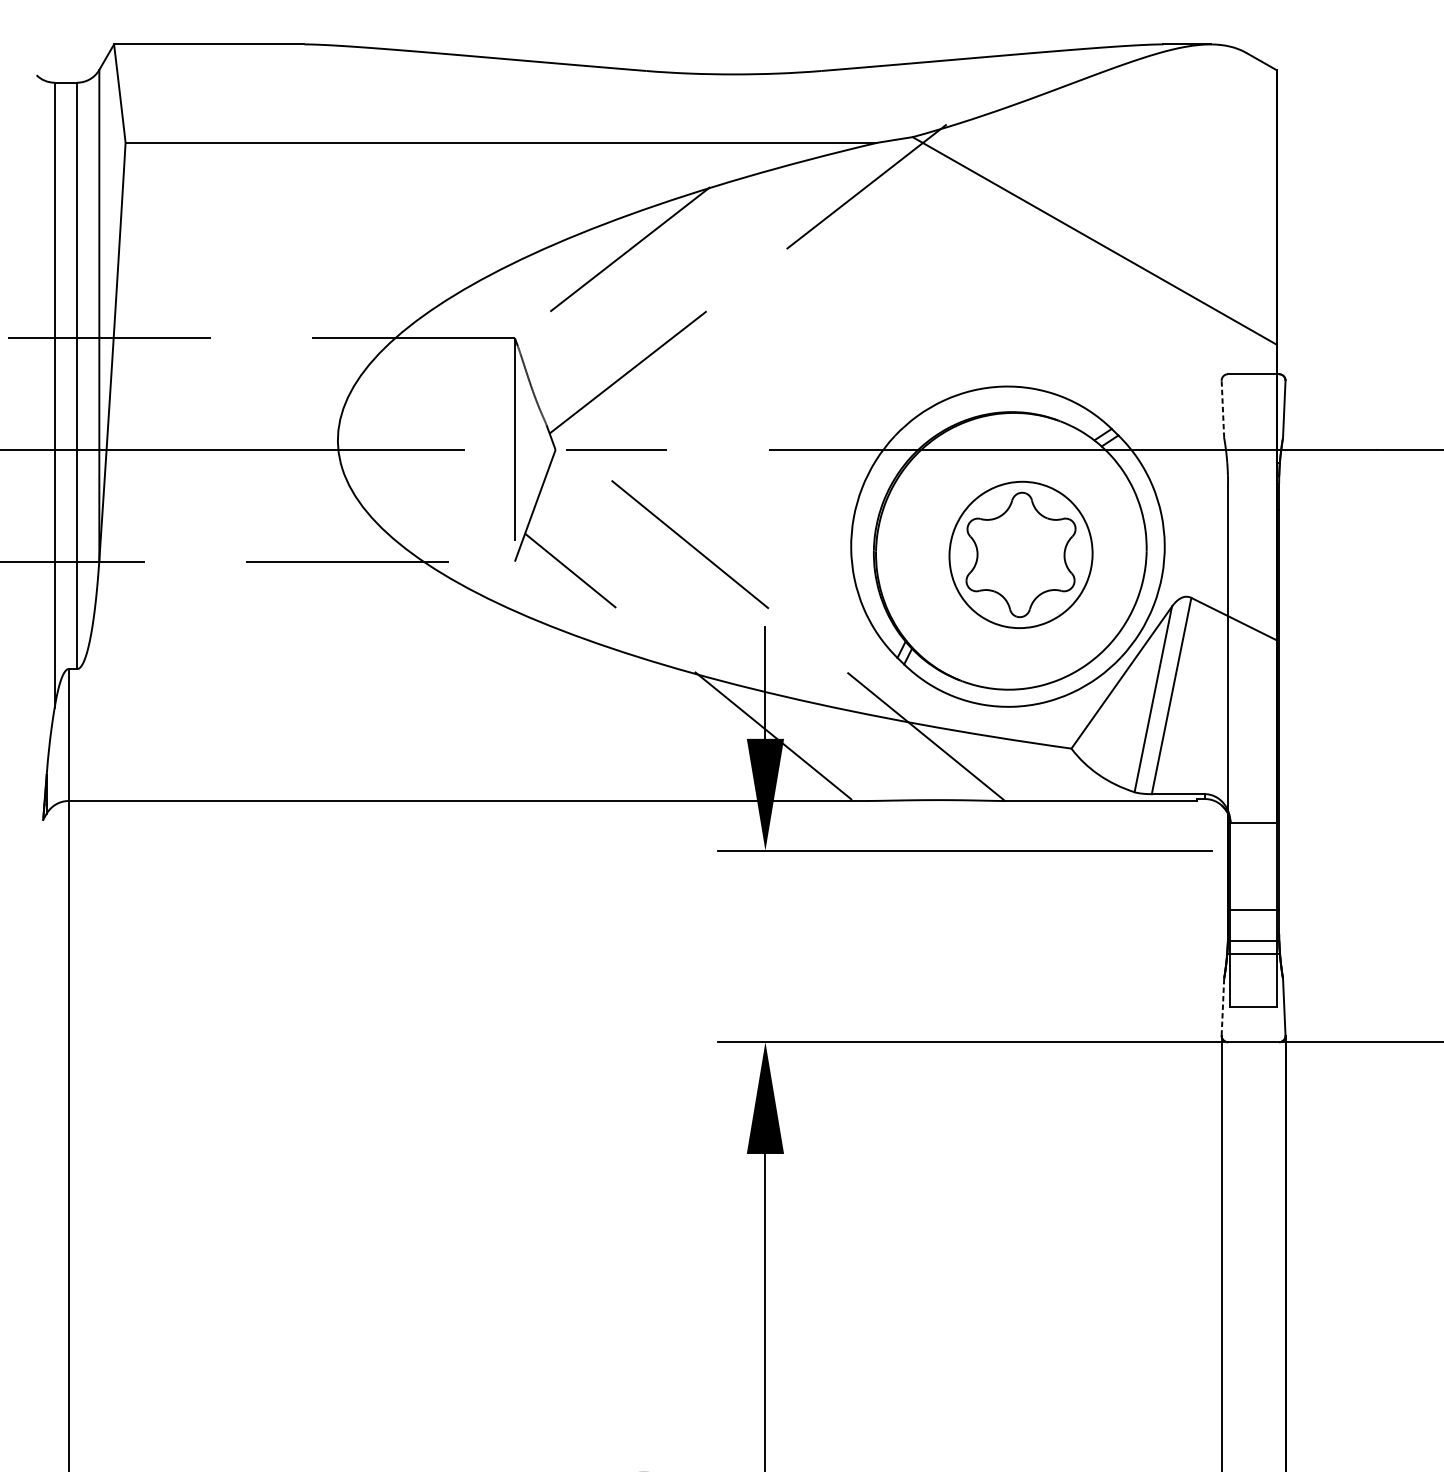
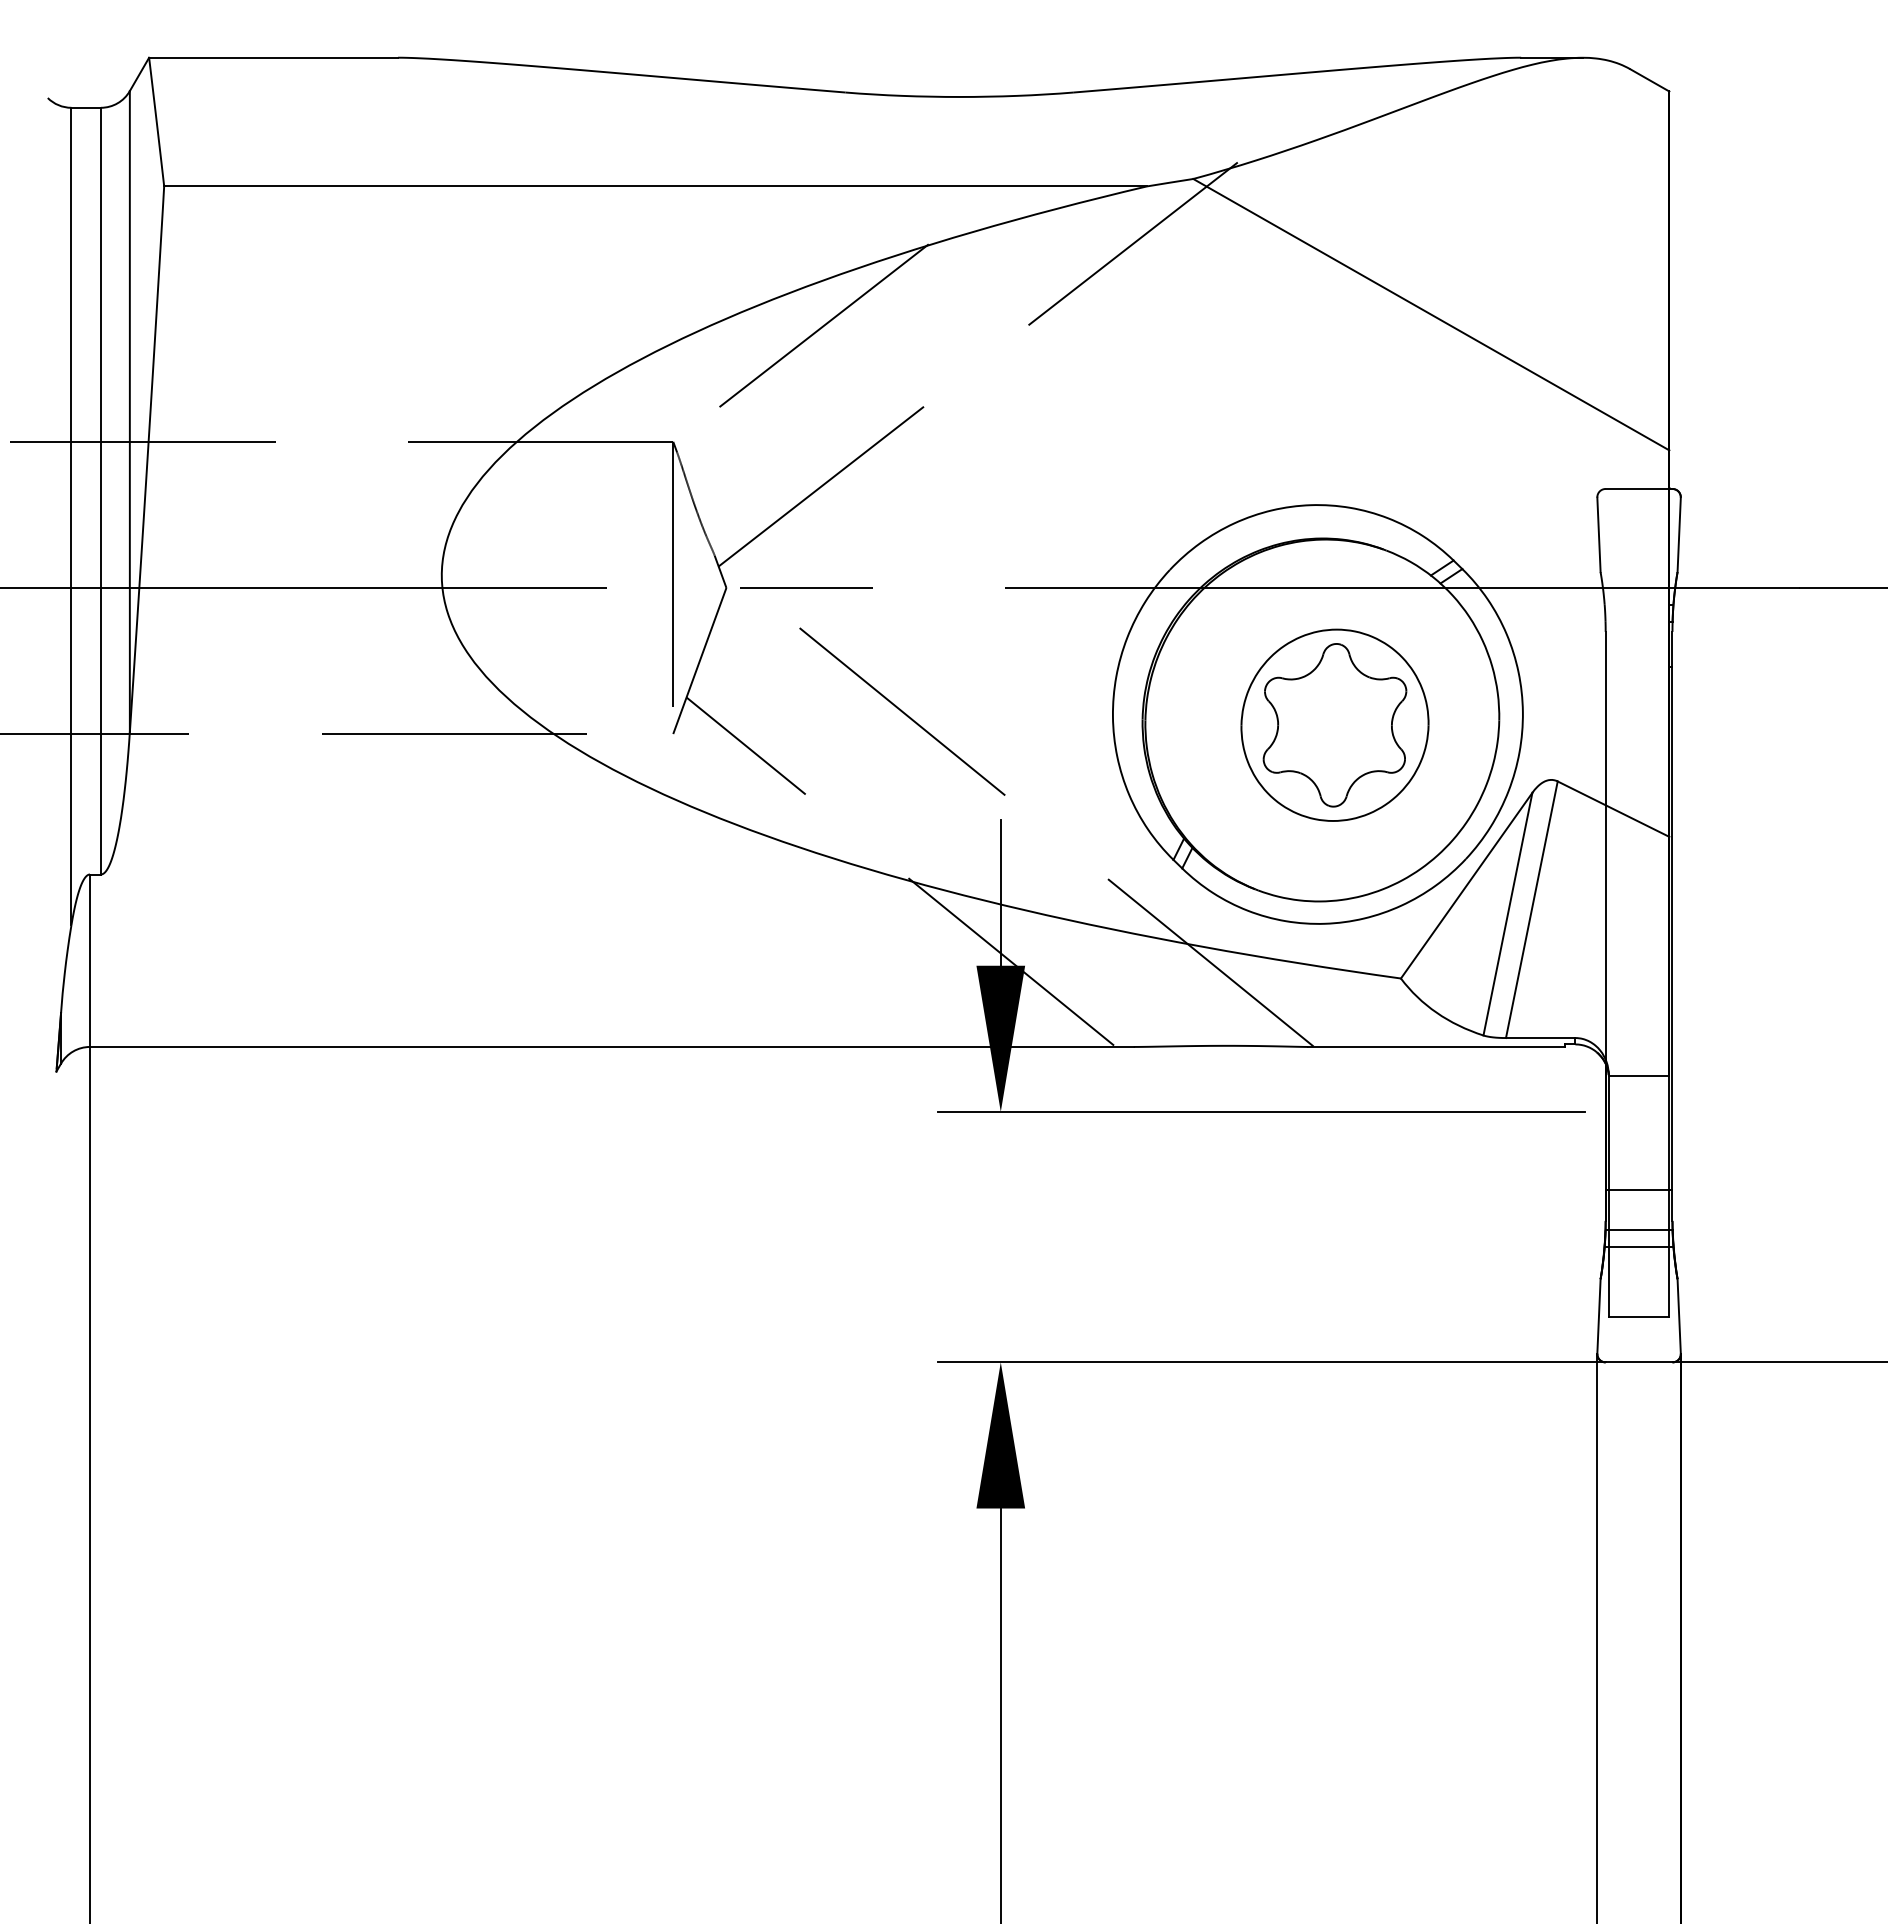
line: (1222, 409) -> (1598, 534), dashed -> solid
line: (1222, 1006) -> (1598, 1315), dashed -> solid

